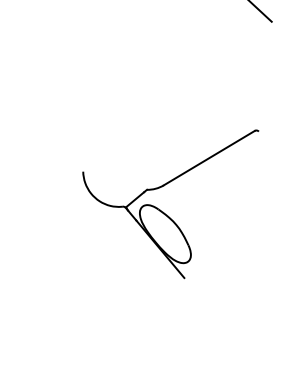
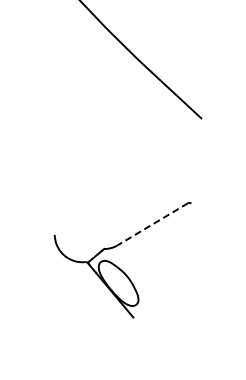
line: (208, 158) -> (152, 224), solid -> dashed

